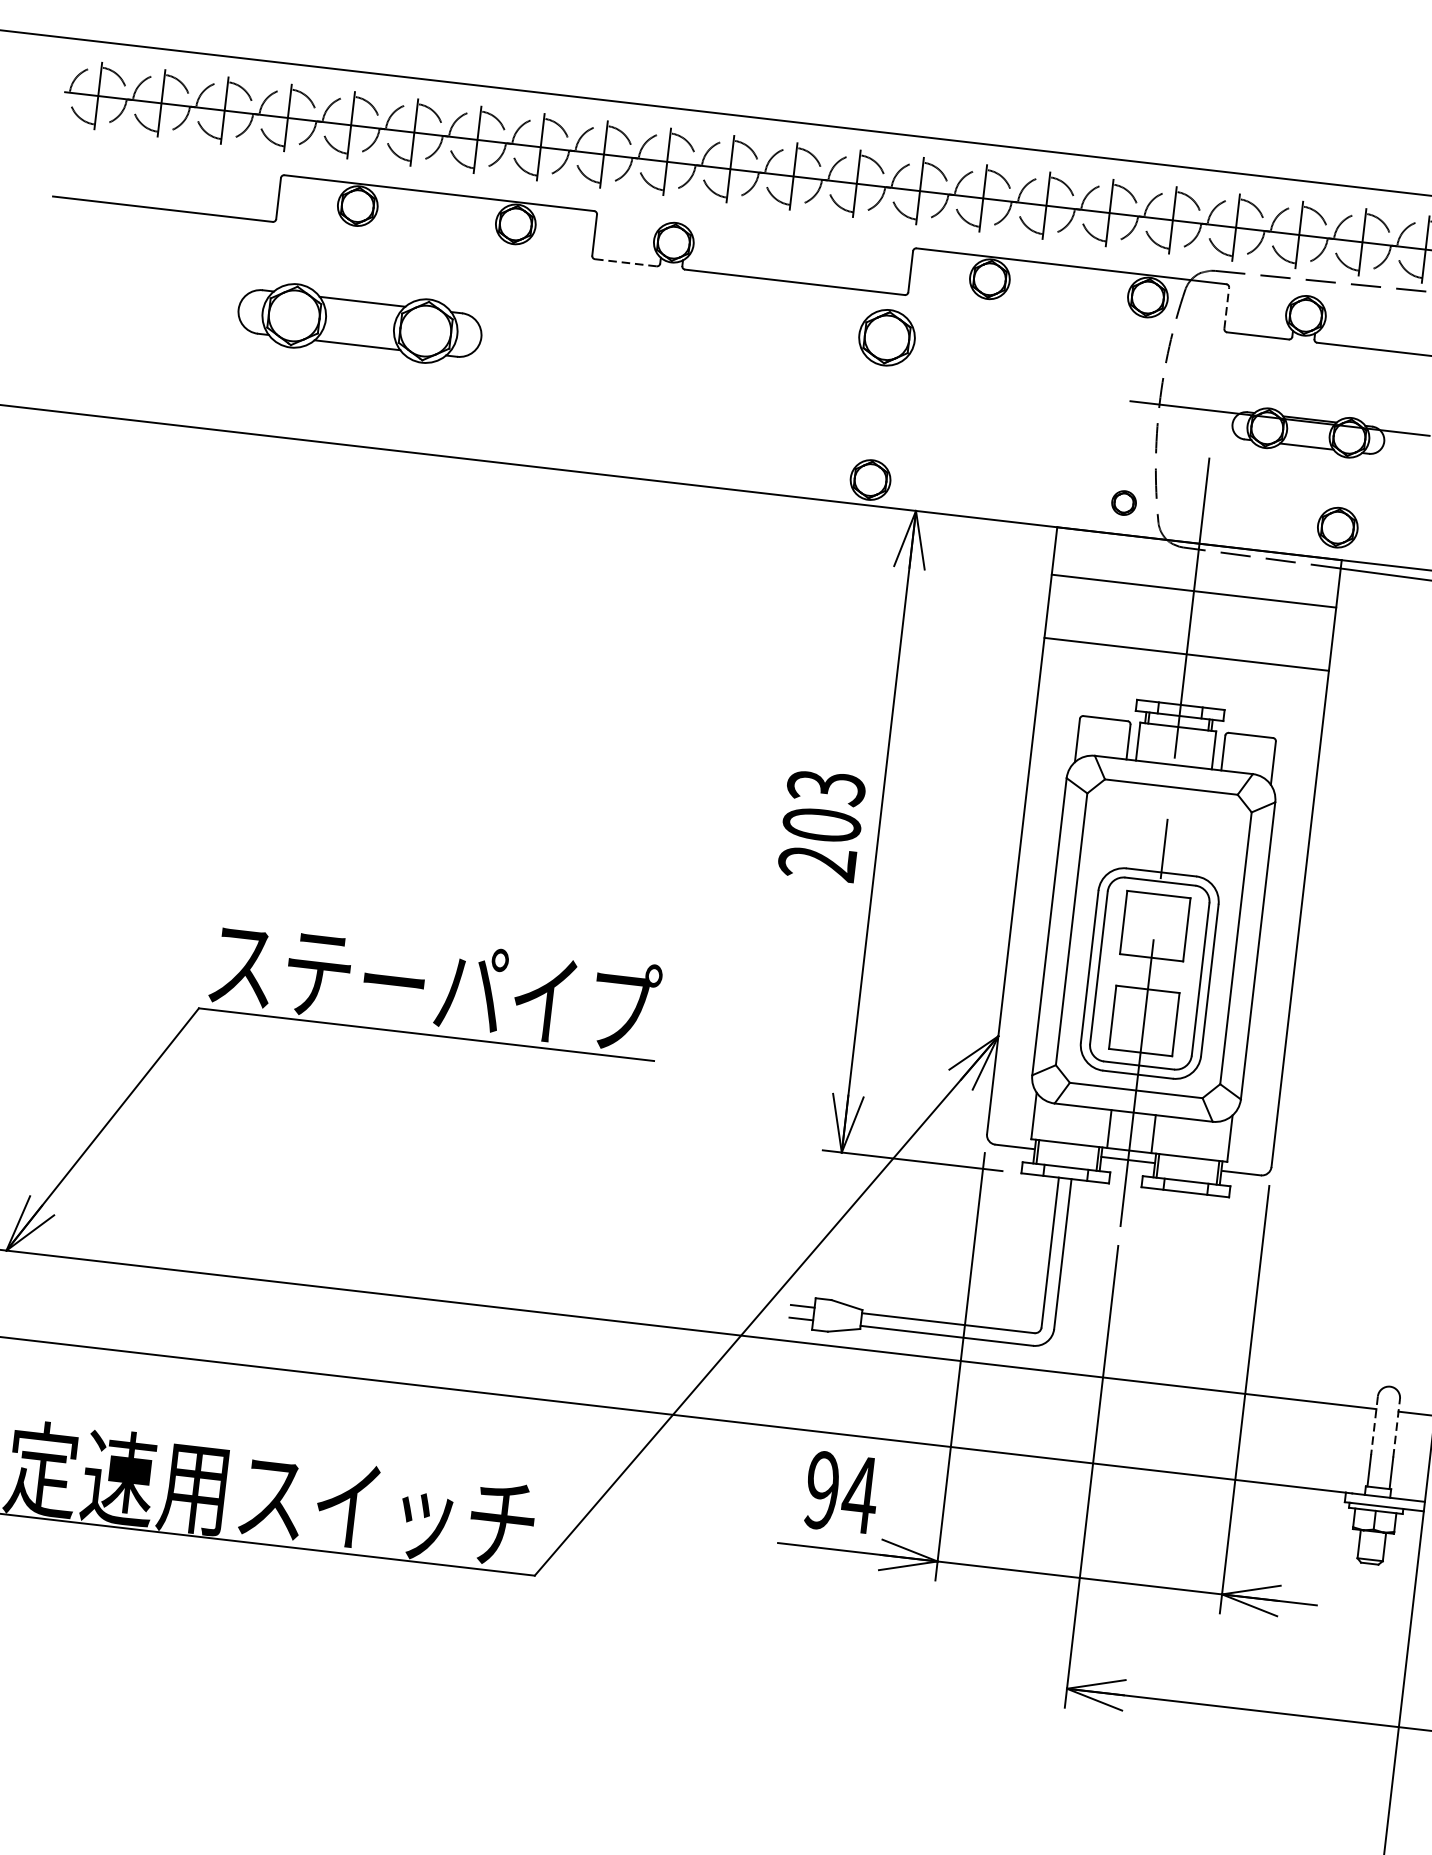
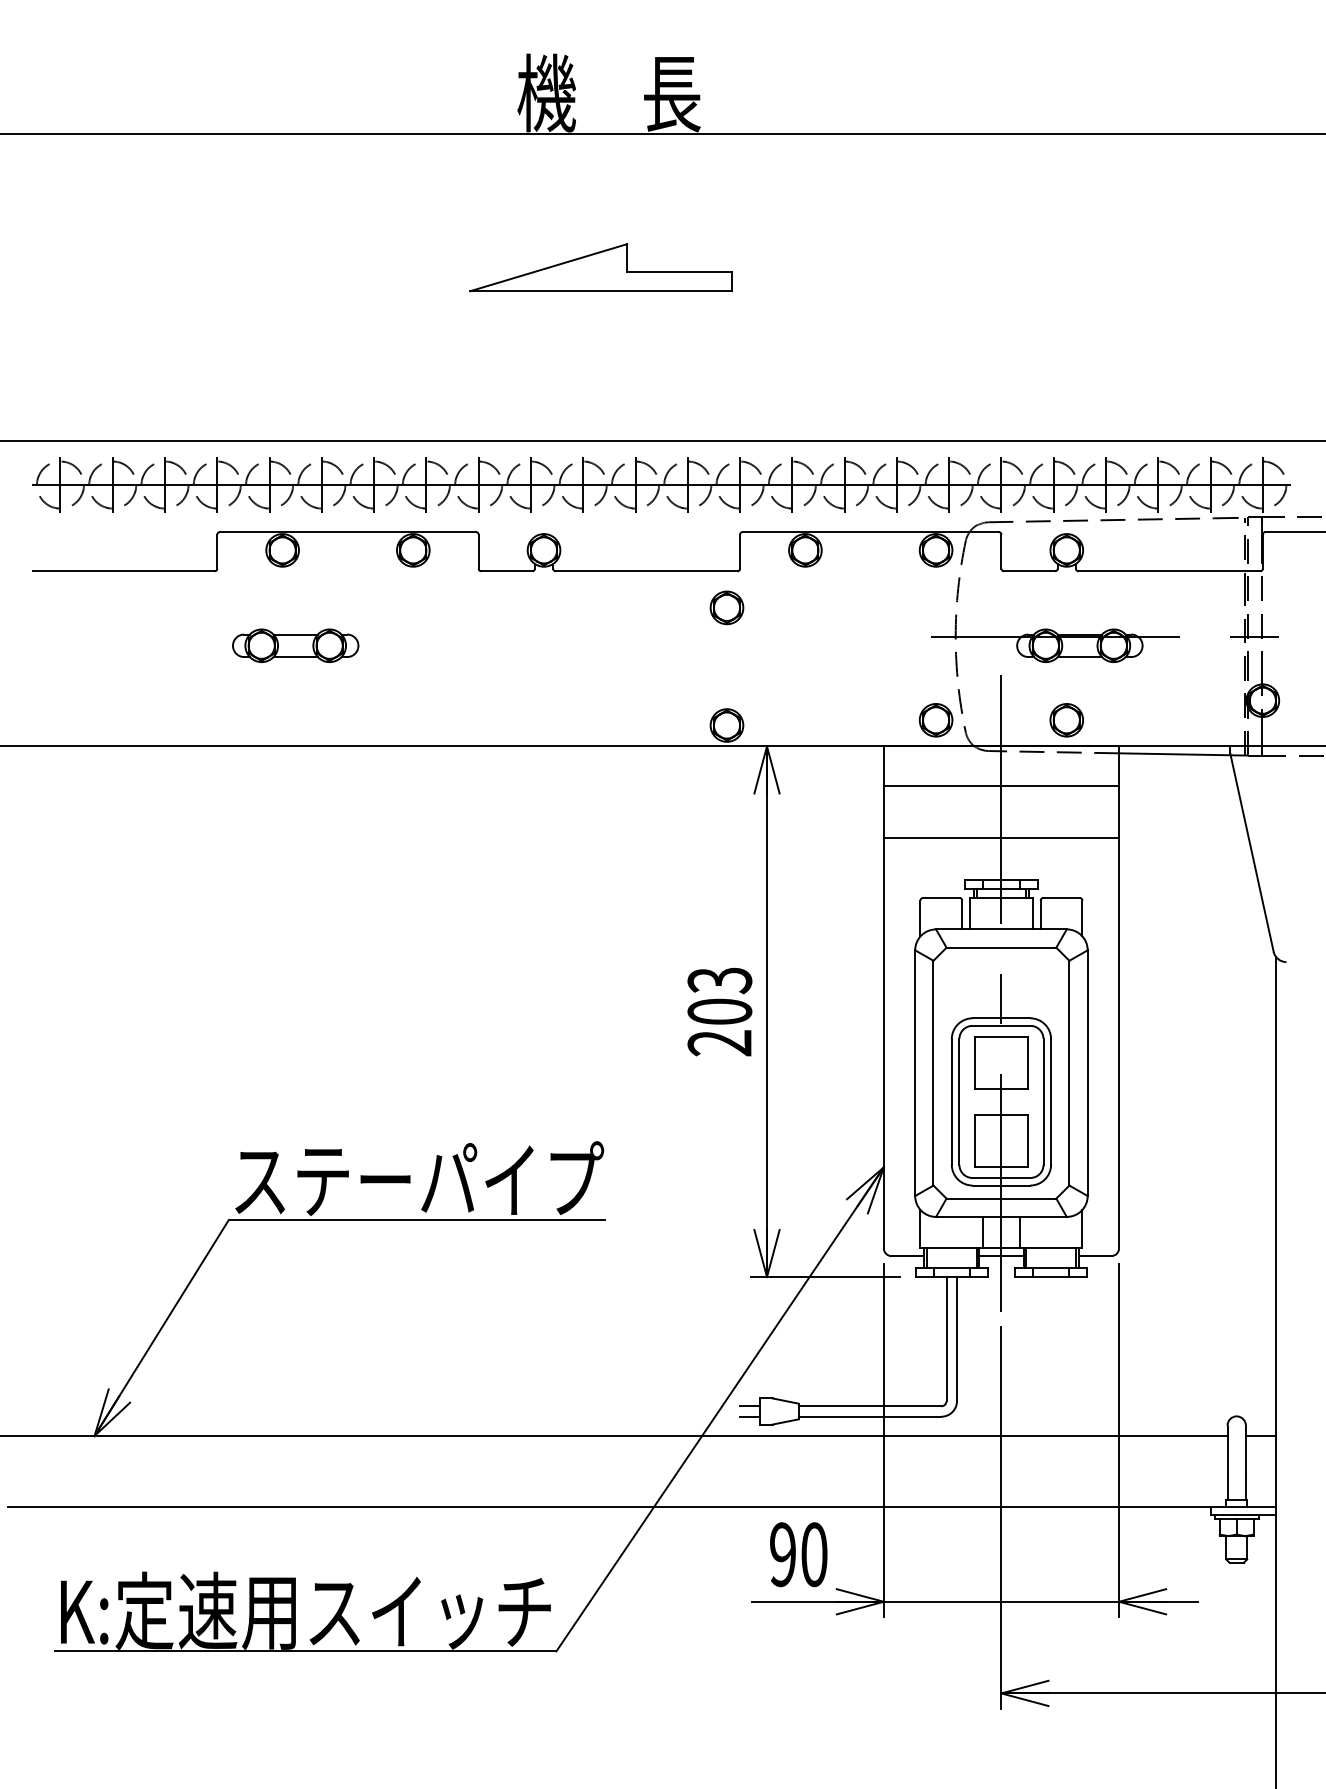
line: (626, 263) -> (507, 571), dashed -> solid
line: (1226, 308) -> (1001, 551), dashed -> solid
part: (360, 322) -> (295, 645), size x0.62
part: (886, 337) -> (726, 607), size x0.71
part: (1123, 503) -> (935, 720), size x1.67
part: (1337, 527) -> (1066, 720), moved
line: (1374, 1426) -> (1227, 1450), dashed -> solid
line: (1396, 1427) -> (1245, 1449), dashed -> solid
text: (860, 1494) -> (814, 1554), 94 -> 90

